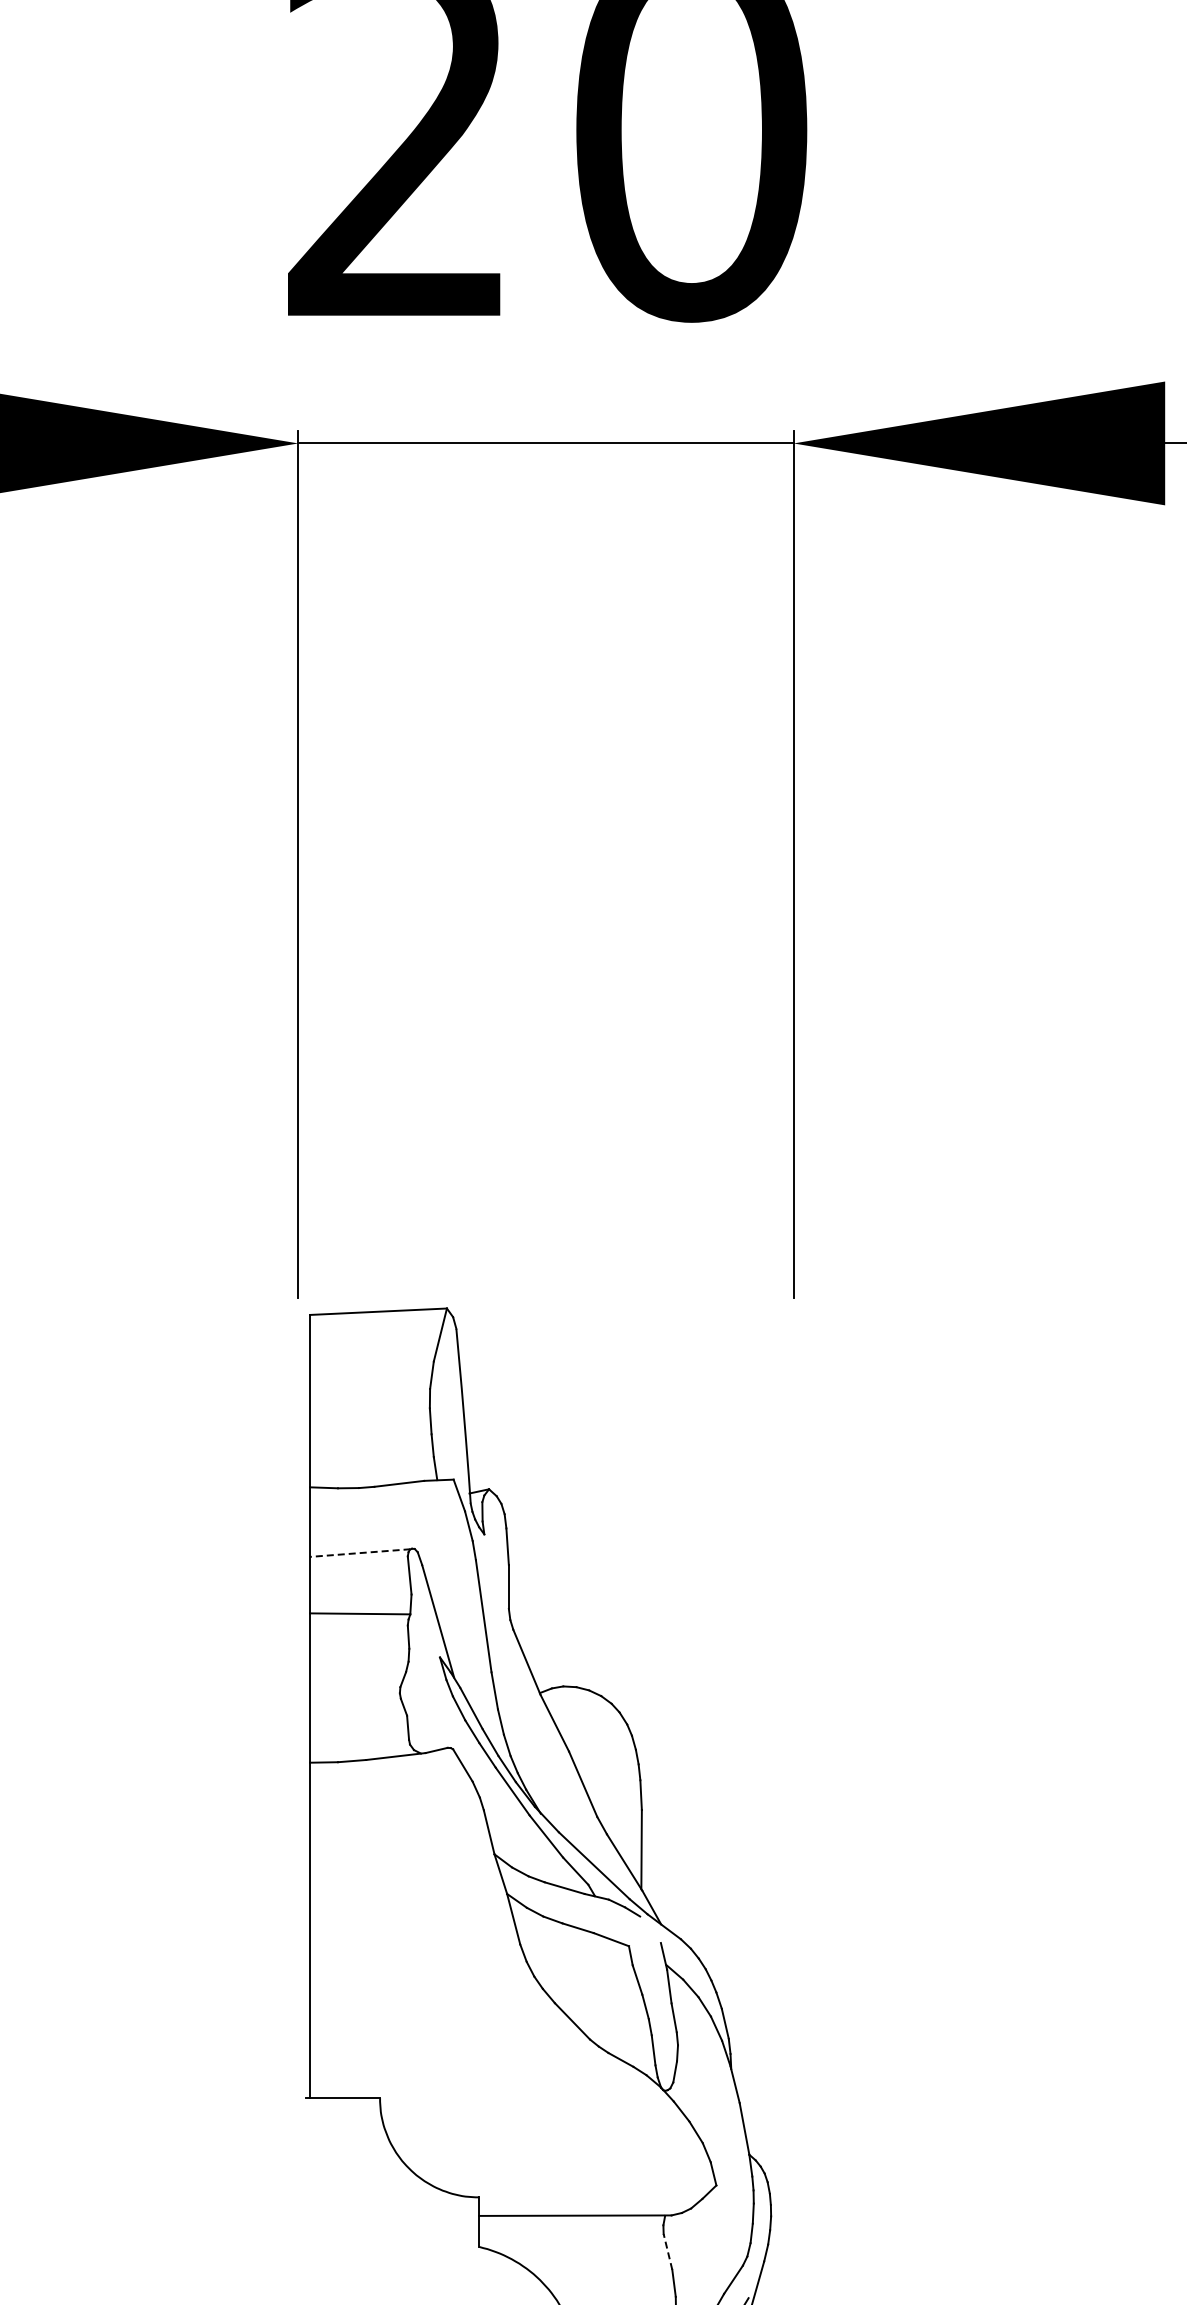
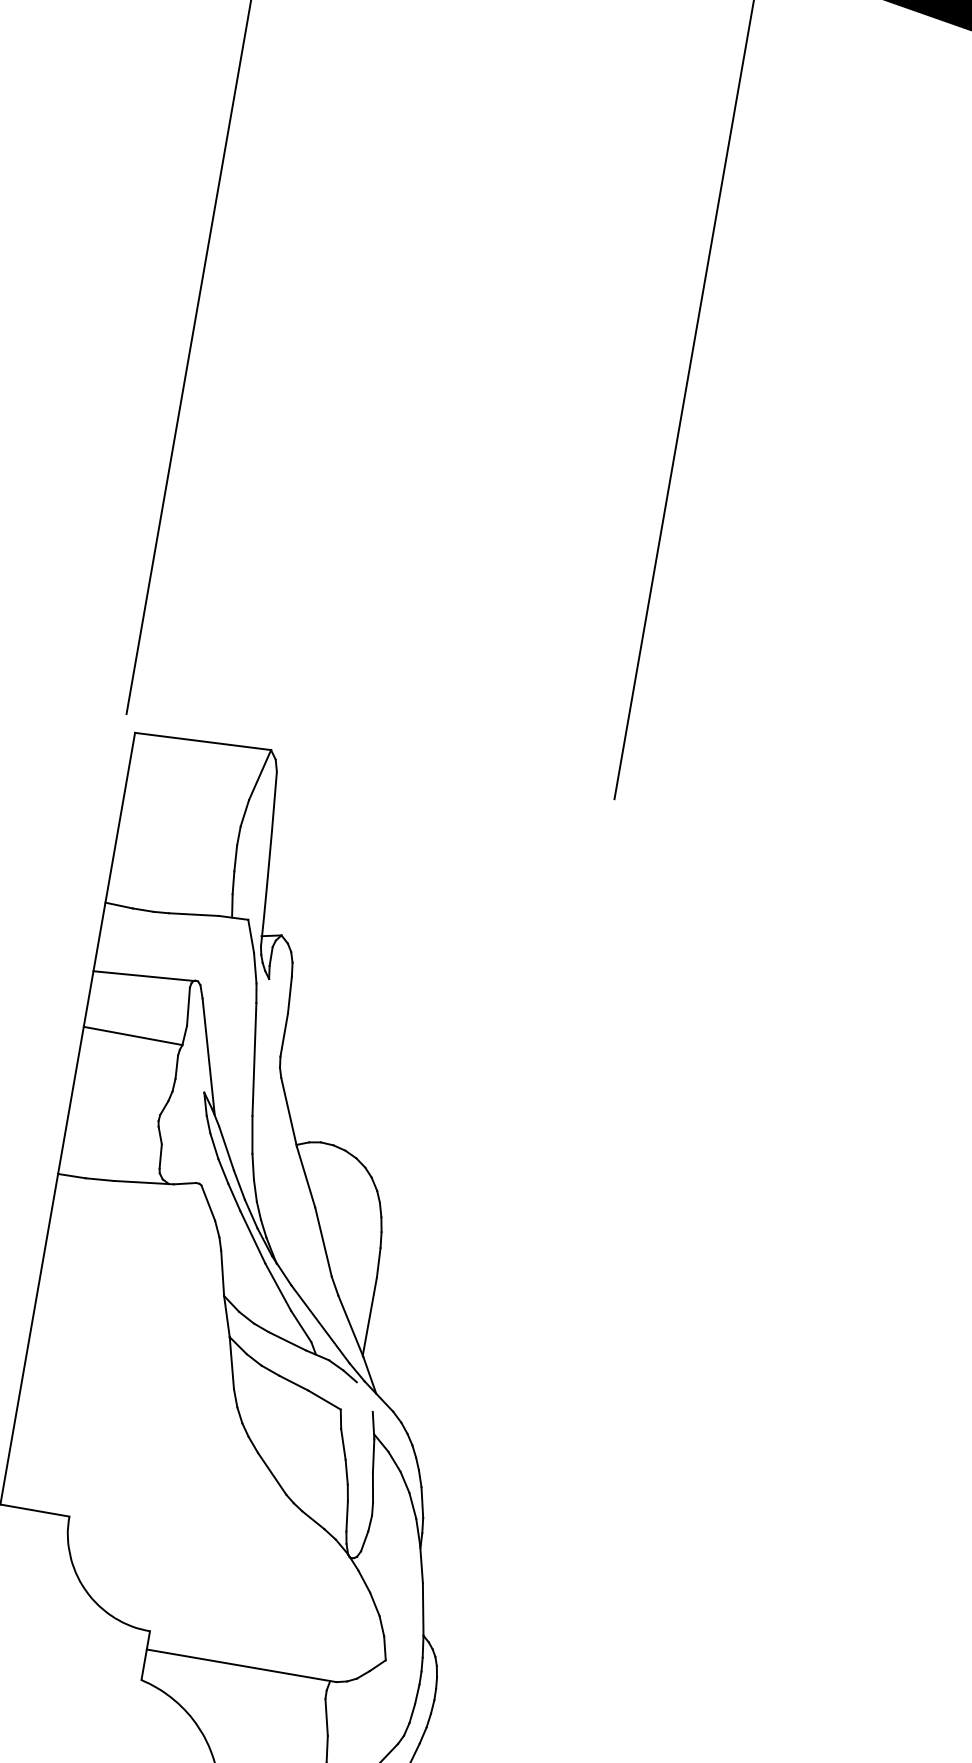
line: (359, 1553) -> (142, 976), dashed -> solid
line: (667, 2251) -> (326, 1716), dashed -> solid

